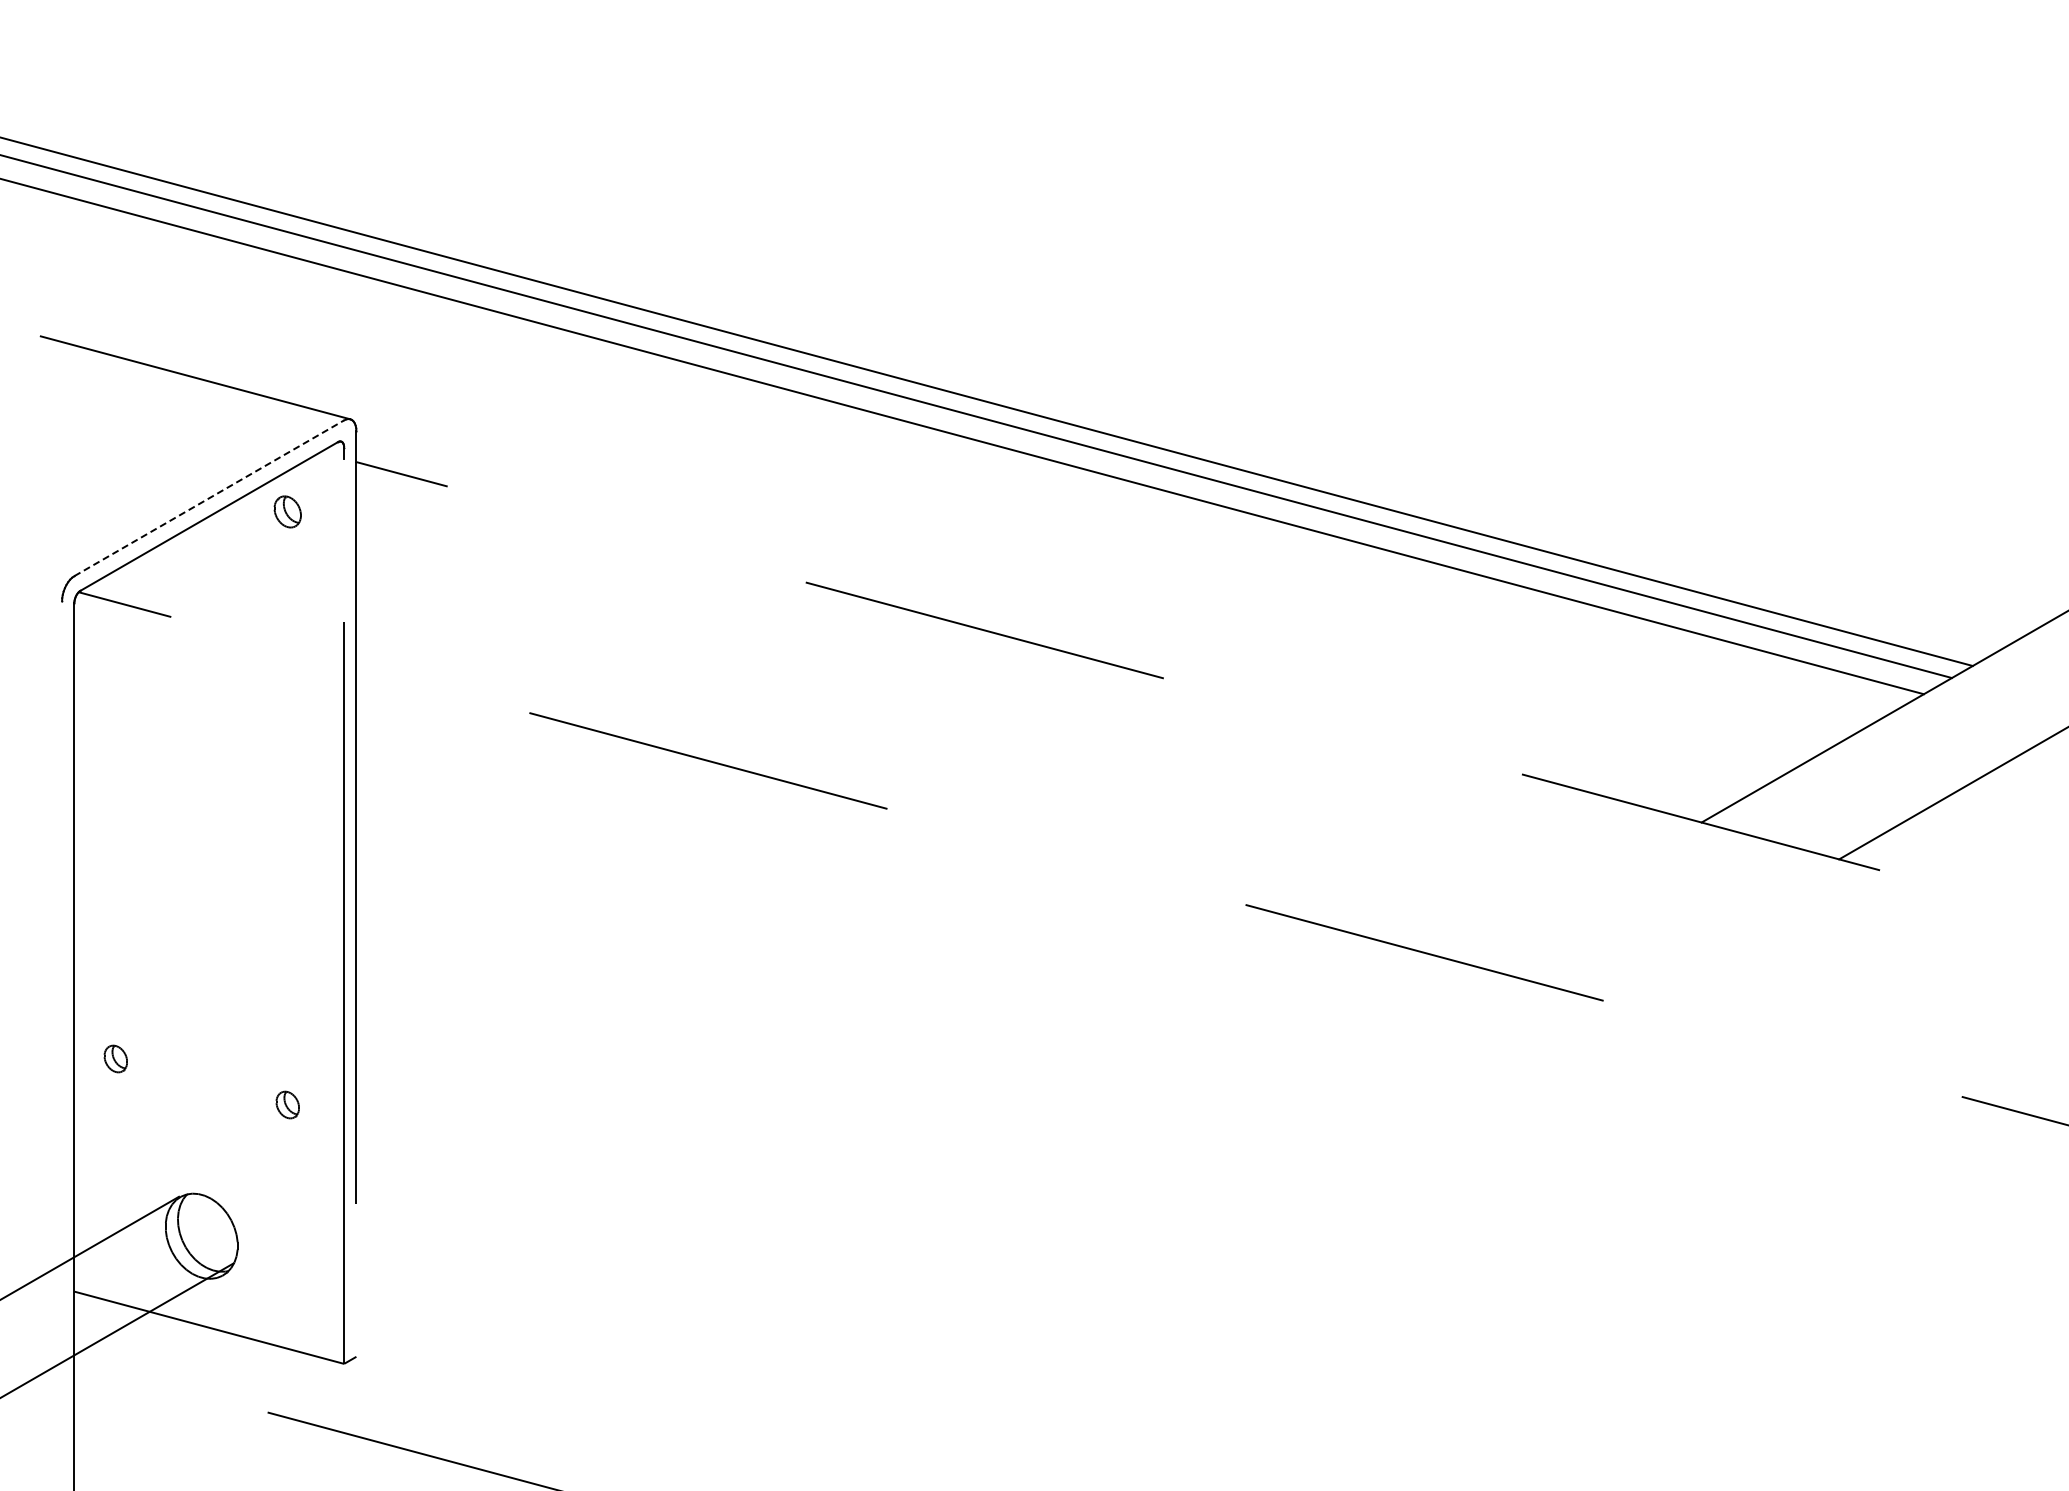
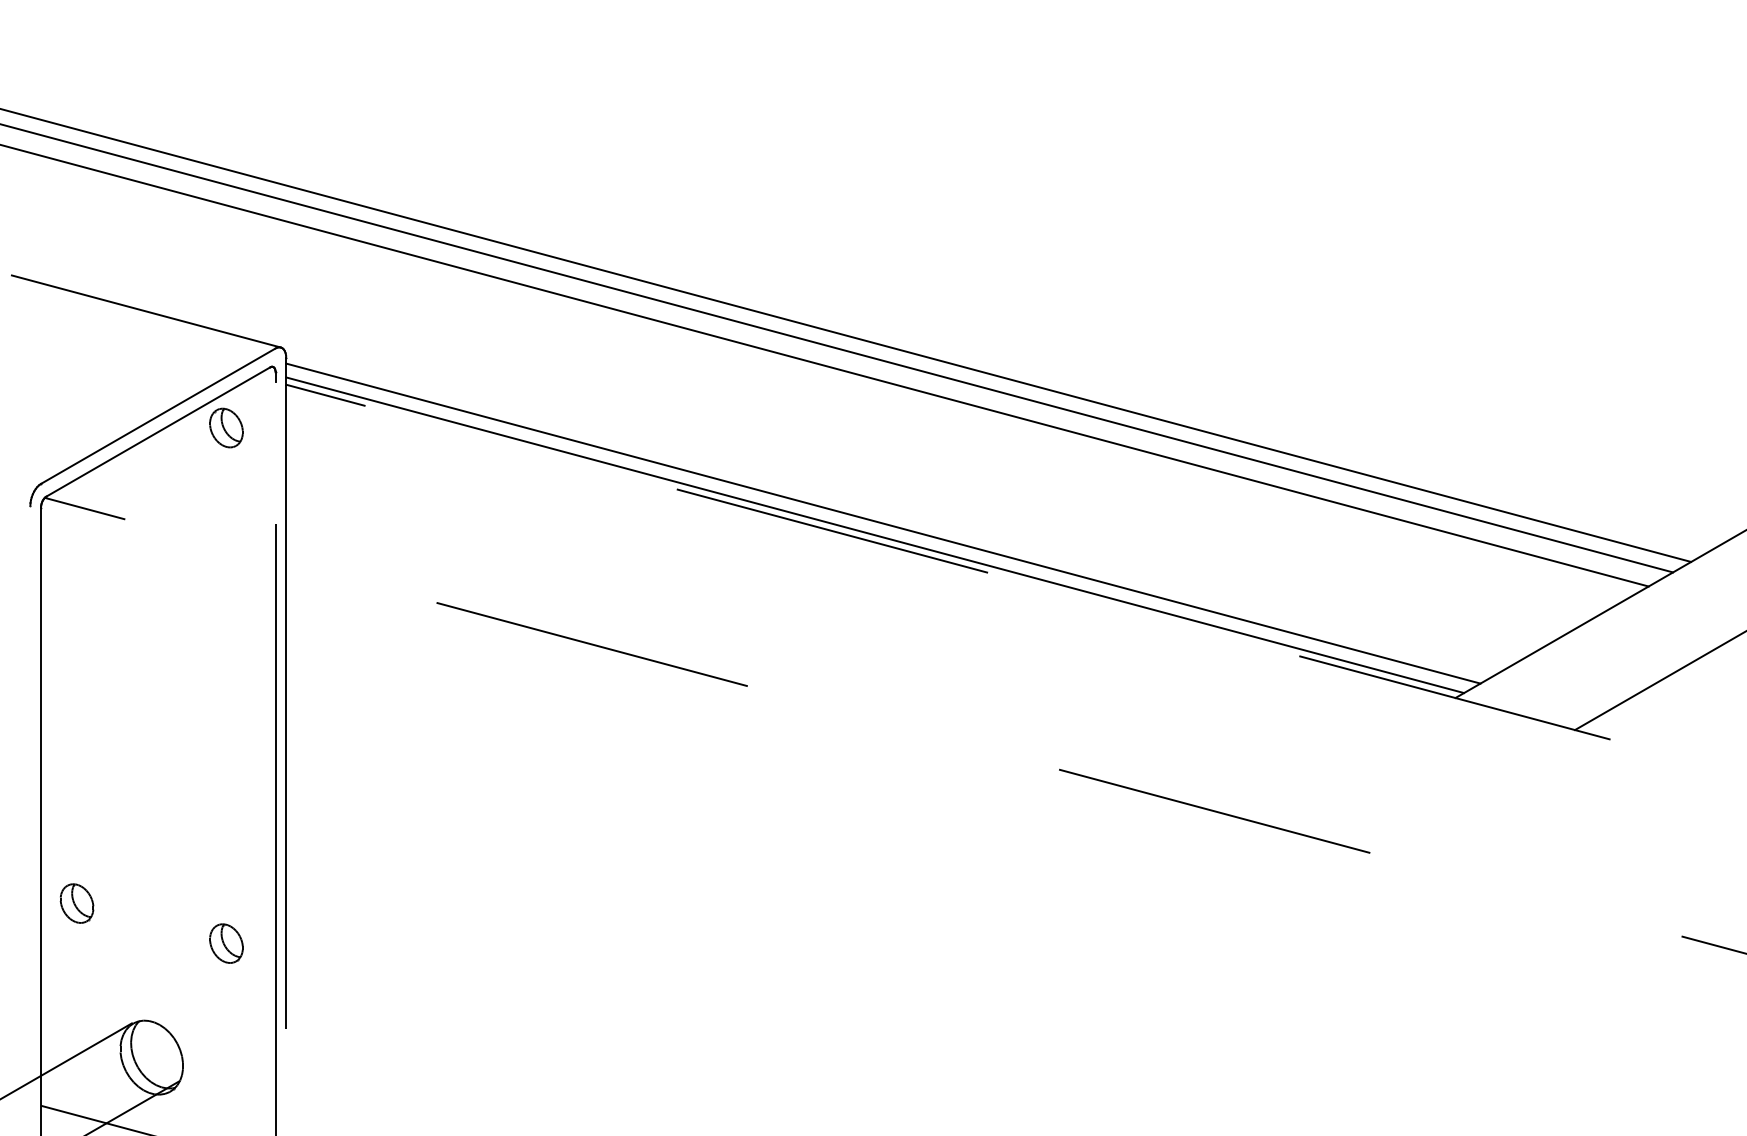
line: (209, 498) -> (158, 416), dashed -> solid
part: (287, 511) -> (226, 427), size x1.43
line: (1043, 621) -> (883, 523), added
line: (1033, 634) -> (874, 534), added
part: (115, 1058) -> (76, 903), size x1.67
part: (287, 1104) -> (226, 943), size x1.67

